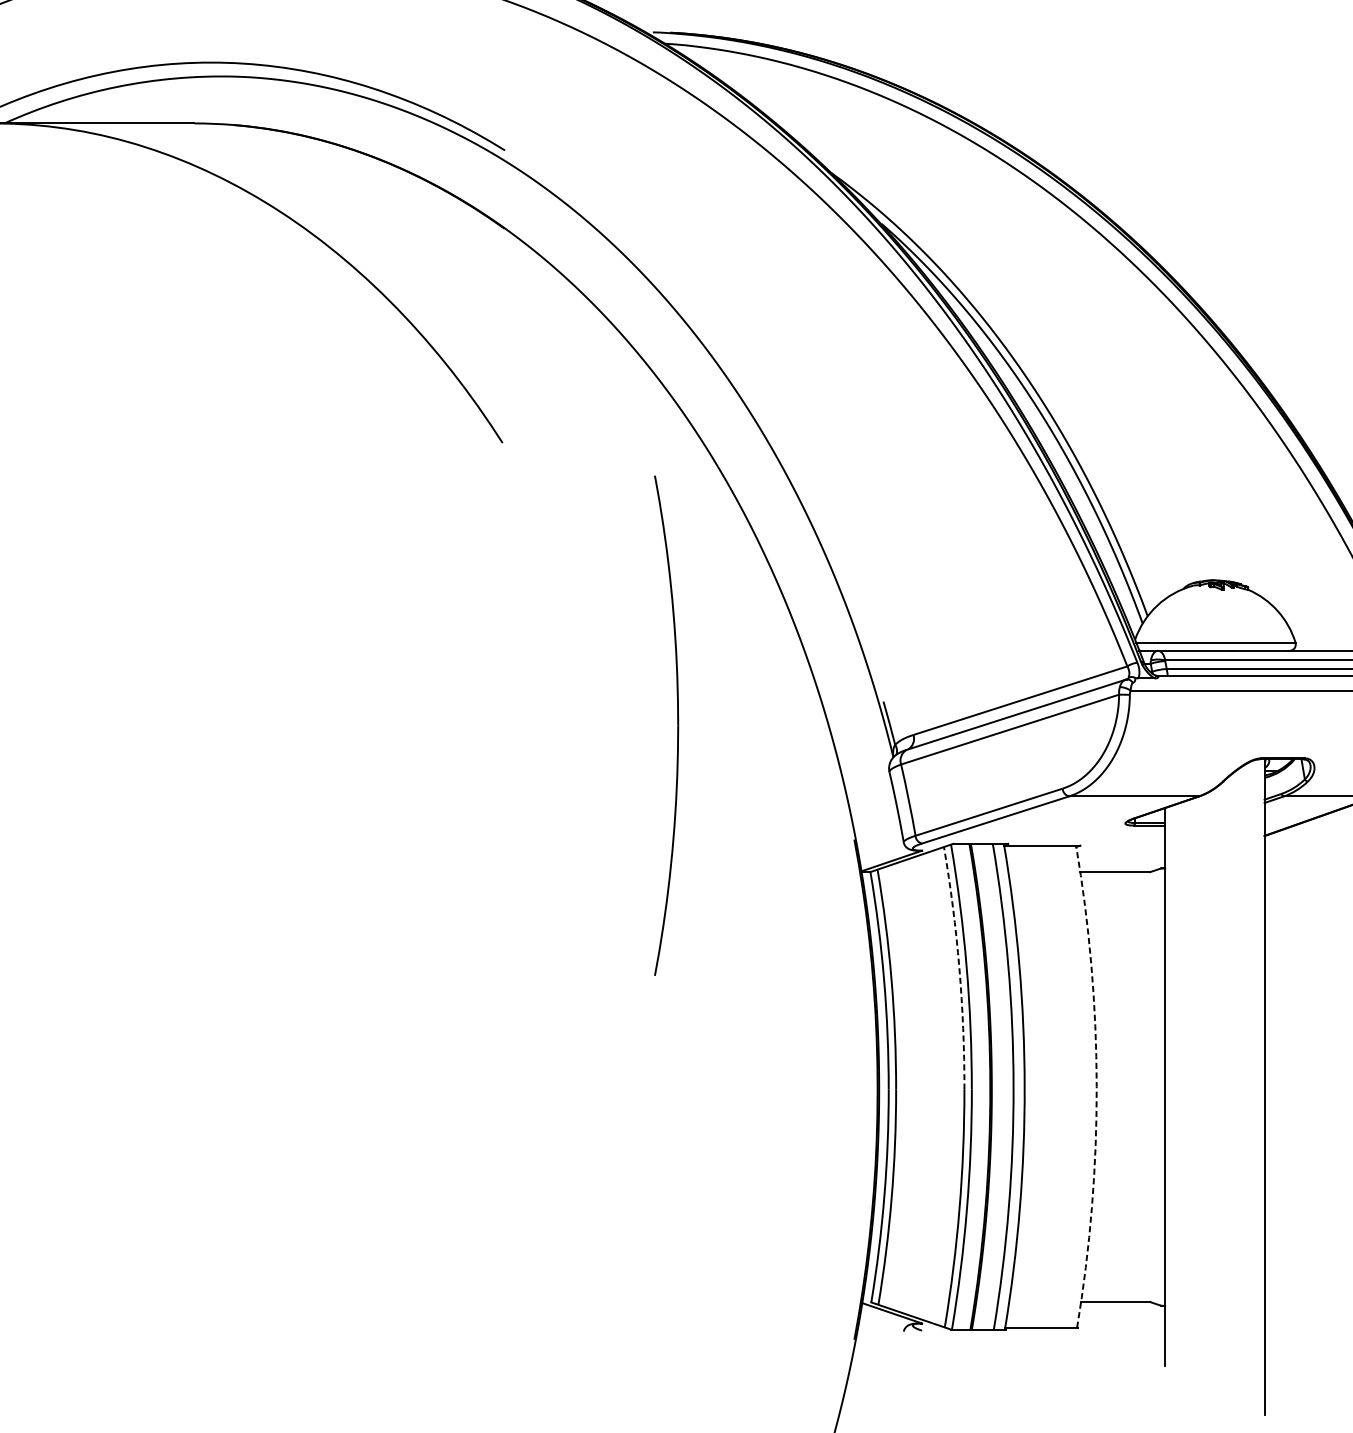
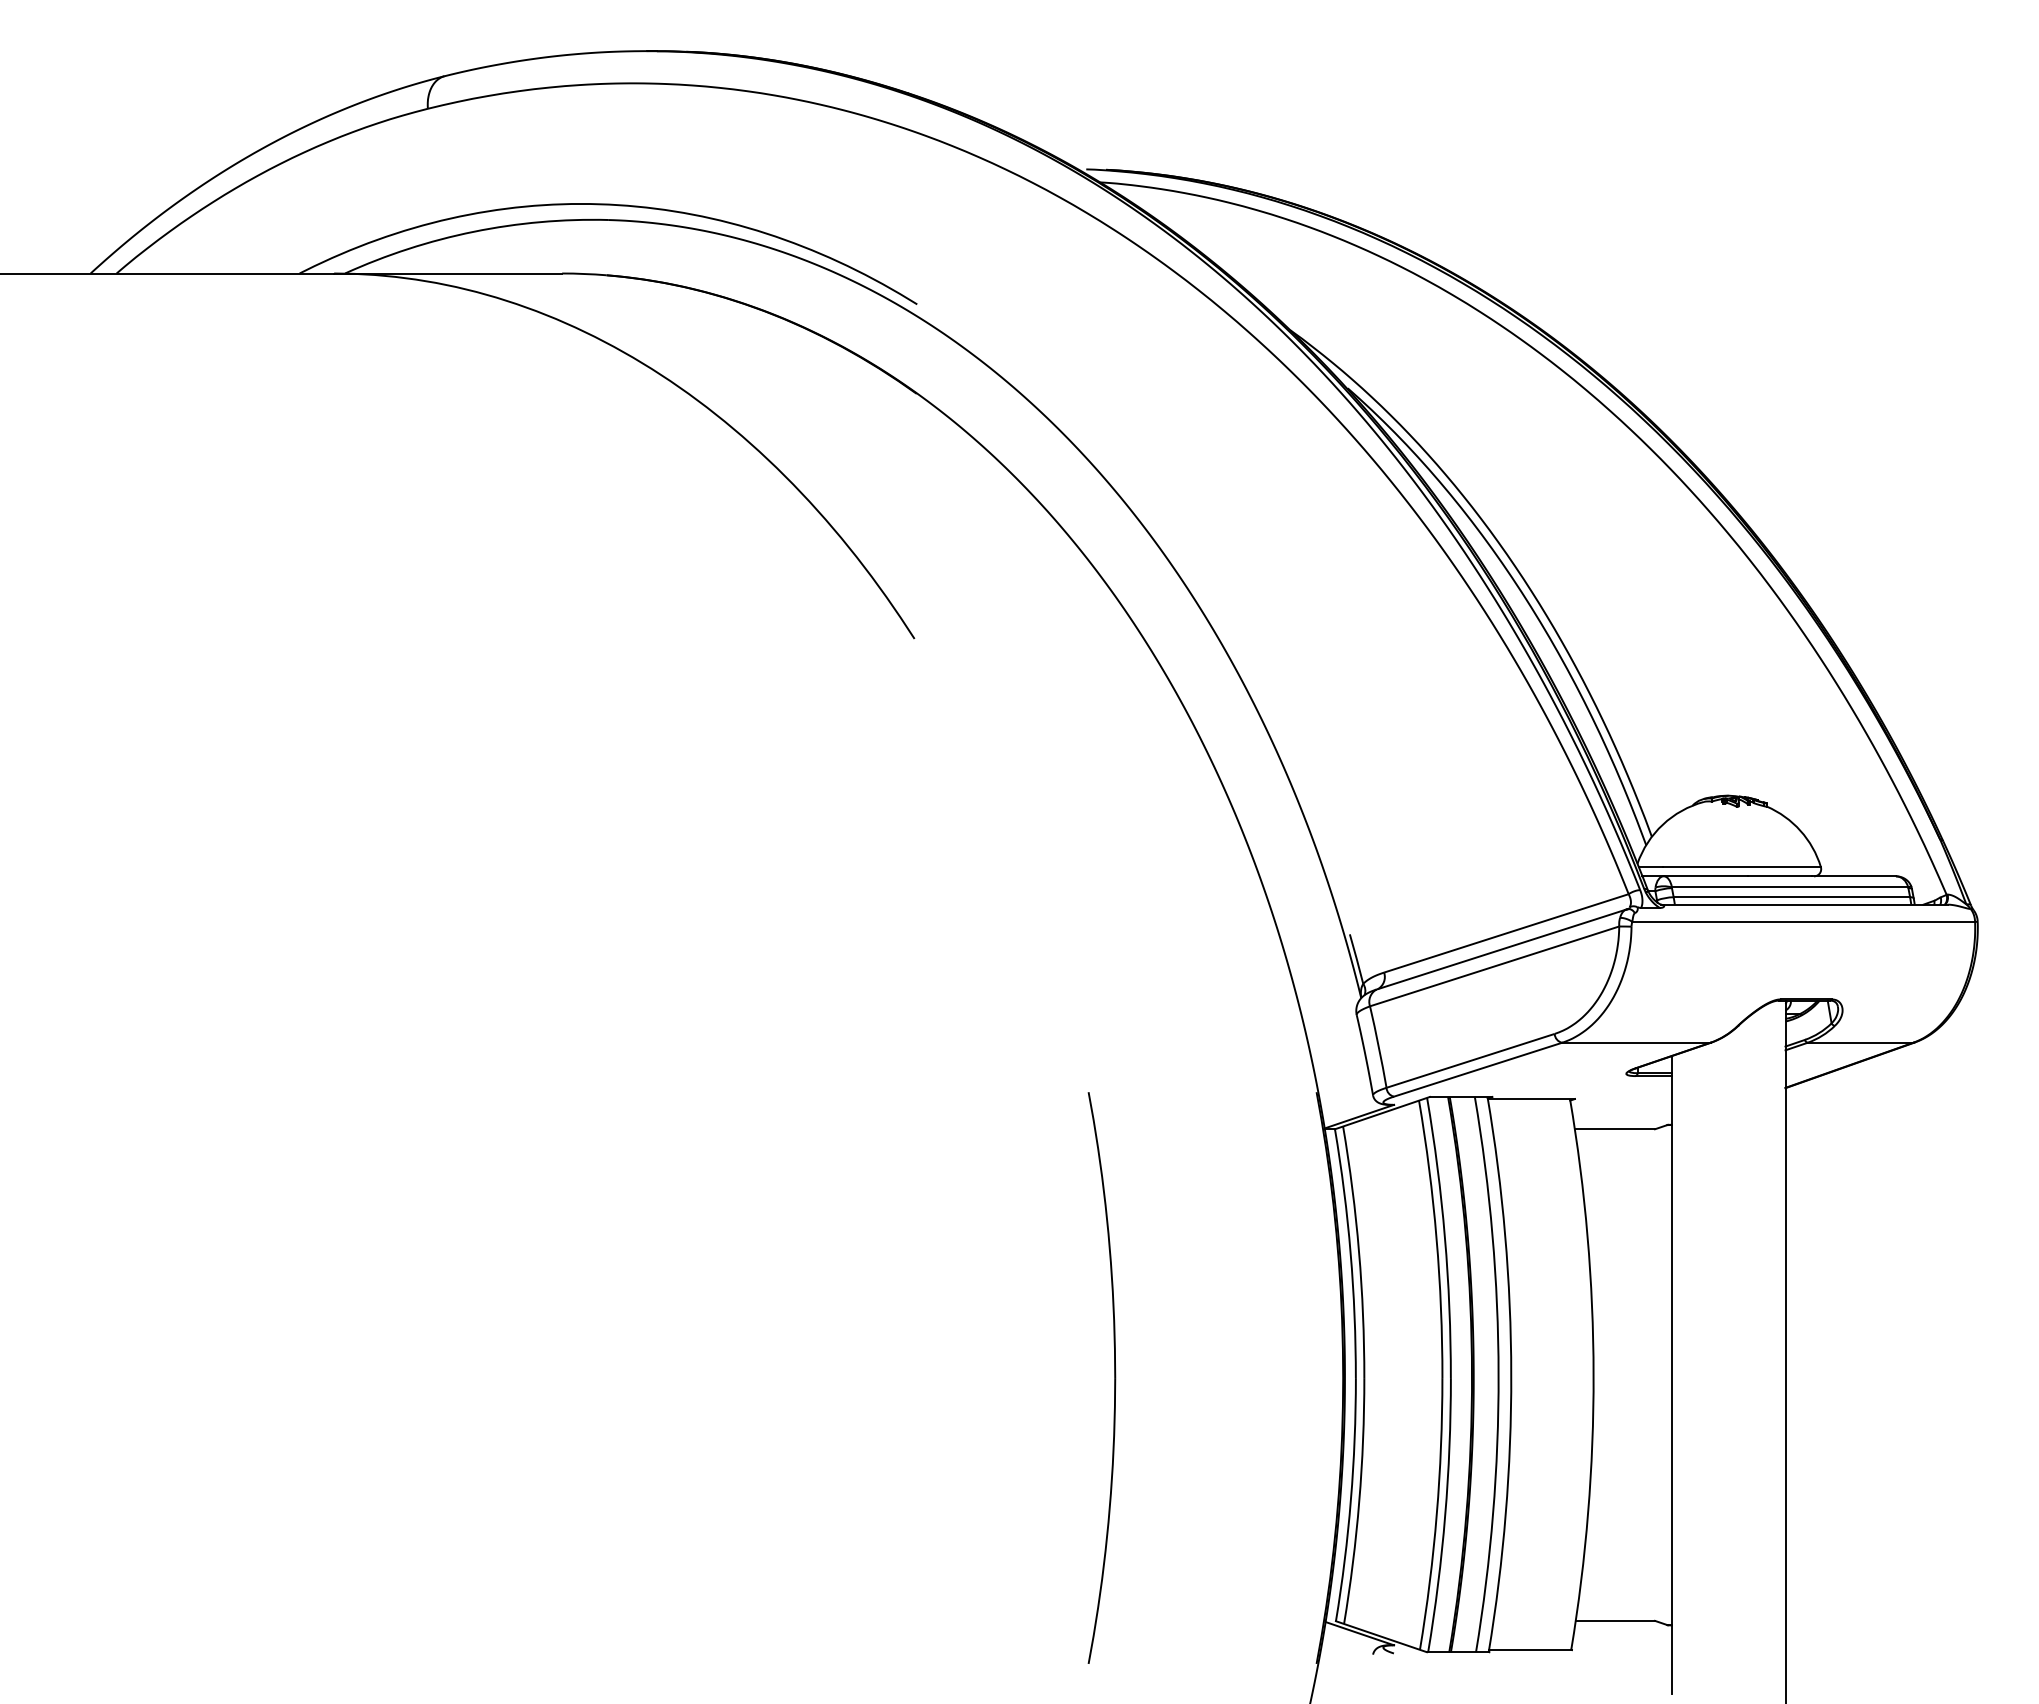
part: (677, 725) -> (1114, 1377), moved
arc: (959, 967) -> (1436, 1238), dashed -> solid
arc: (1096, 1086) -> (1593, 1374), dashed -> solid

